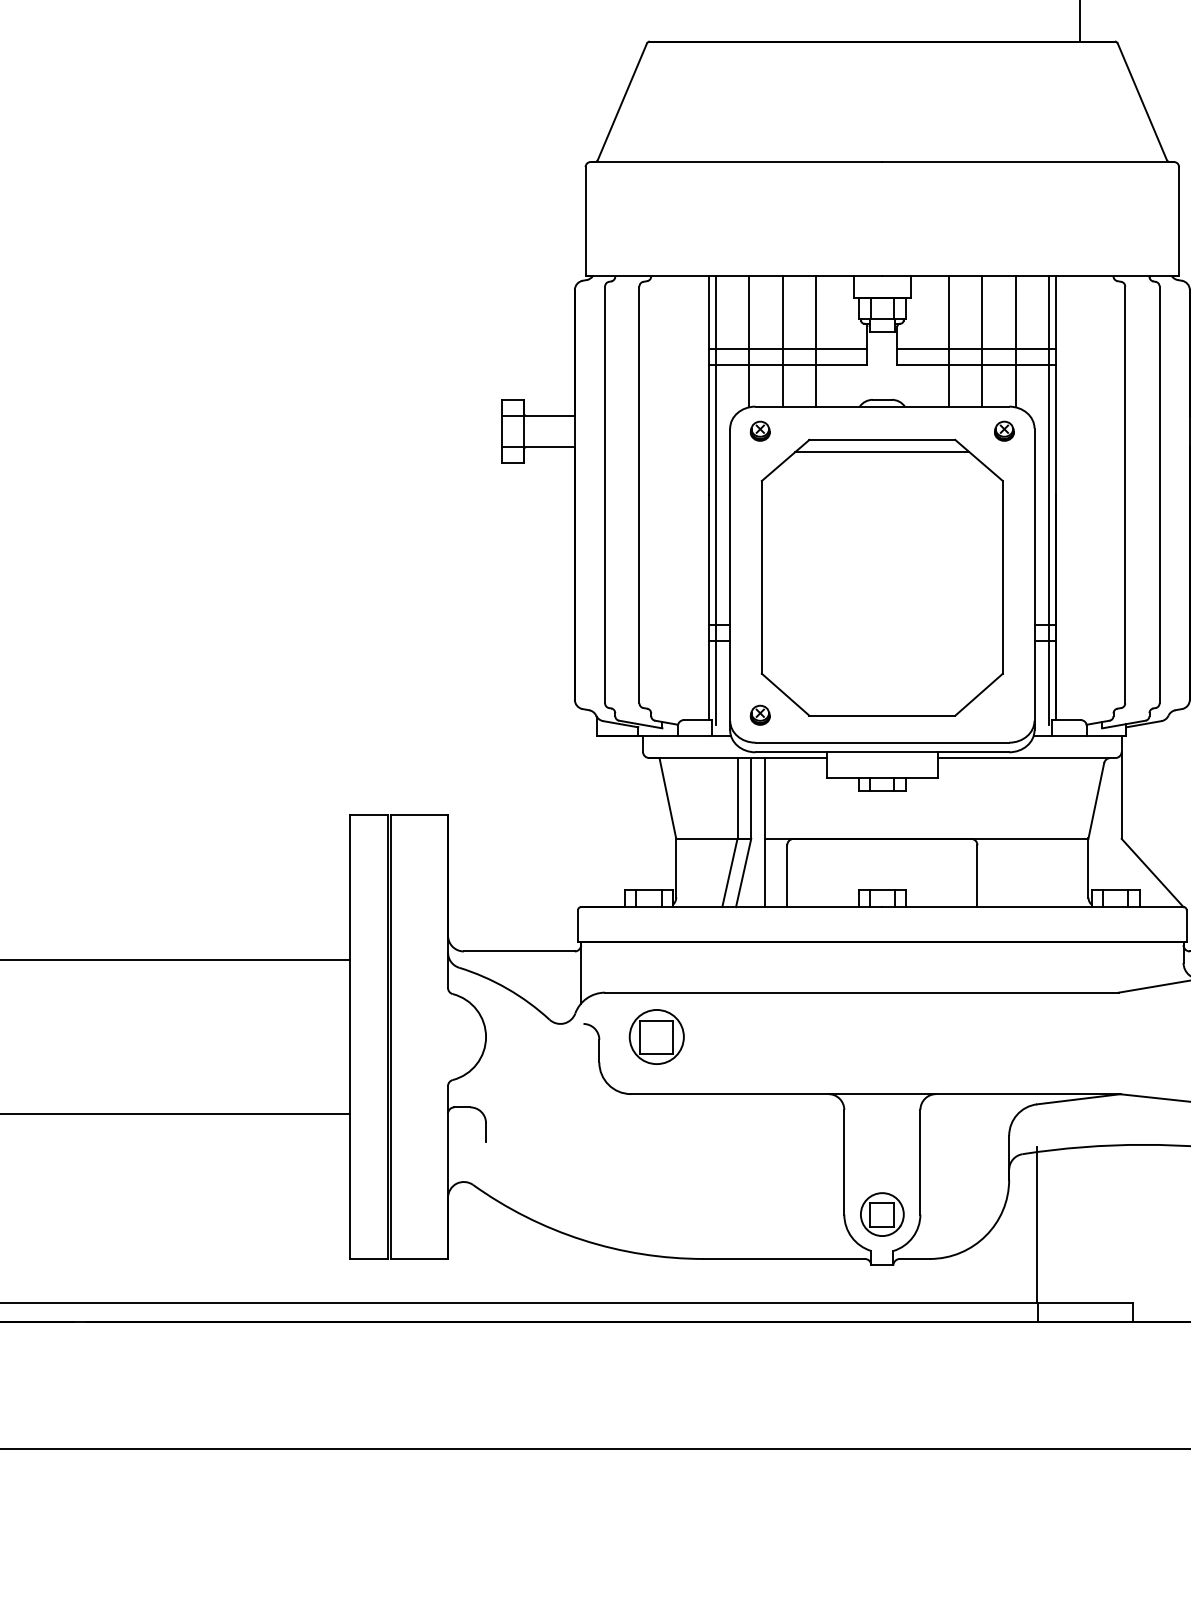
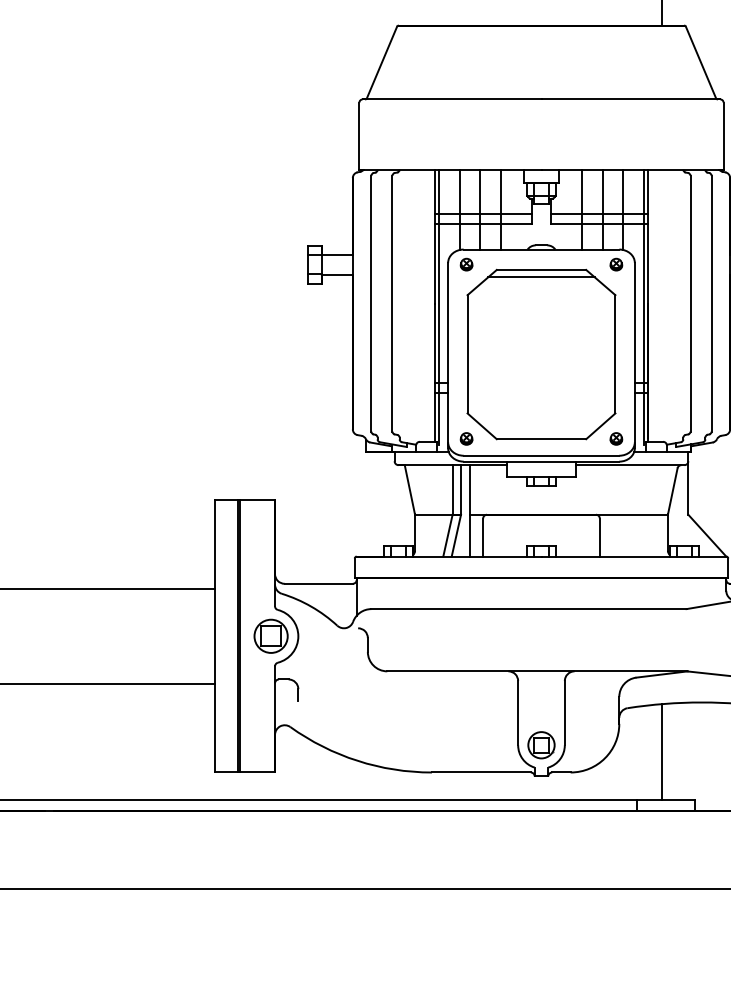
part: (1004, 714) -> (616, 438), added
part: (655, 1035) -> (270, 635), moved
line: (1037, 1224) -> (662, 751), moved

